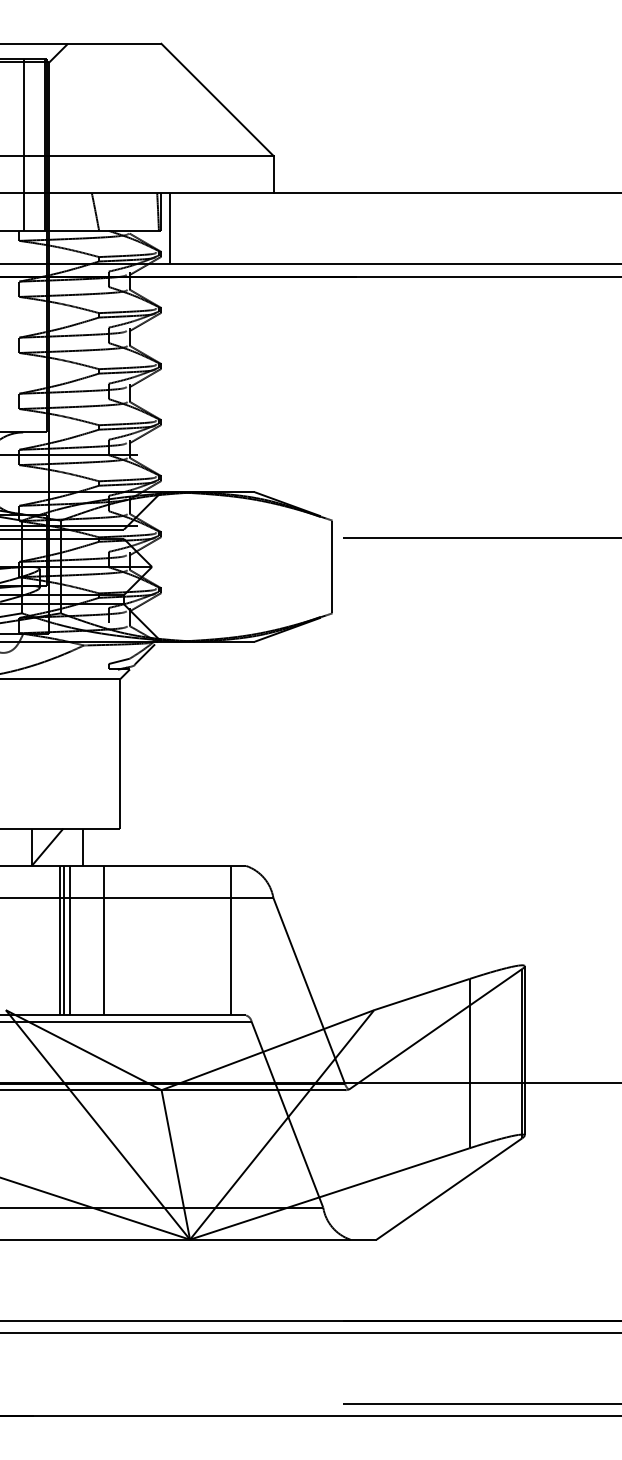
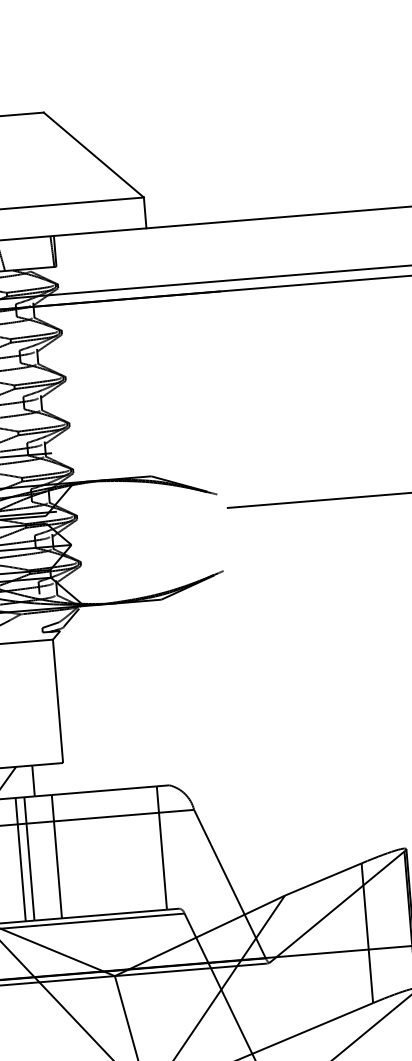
line: (170, 228) -> (63, 264), removed
line: (332, 566) -> (220, 532), removed
line: (63, 940) -> (23, 859), removed

